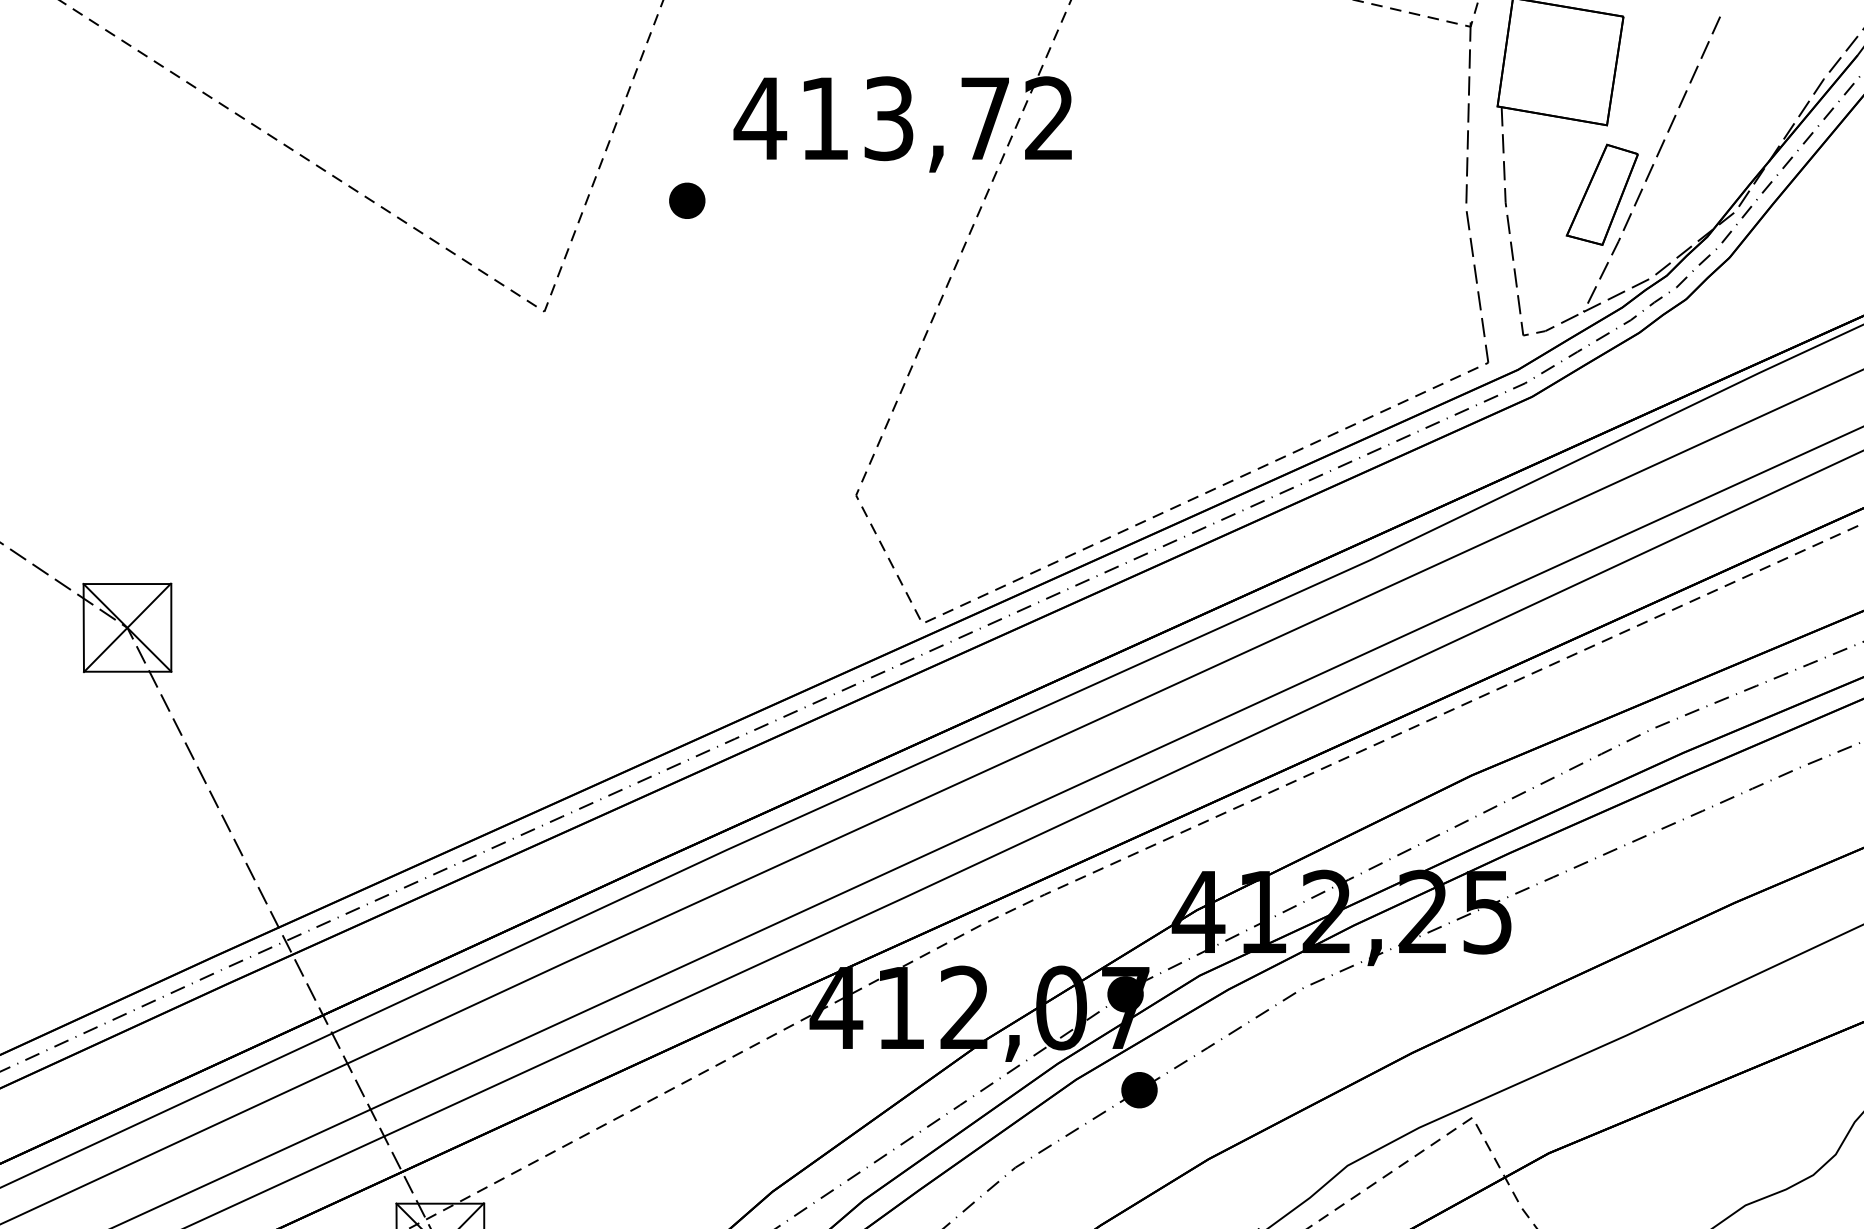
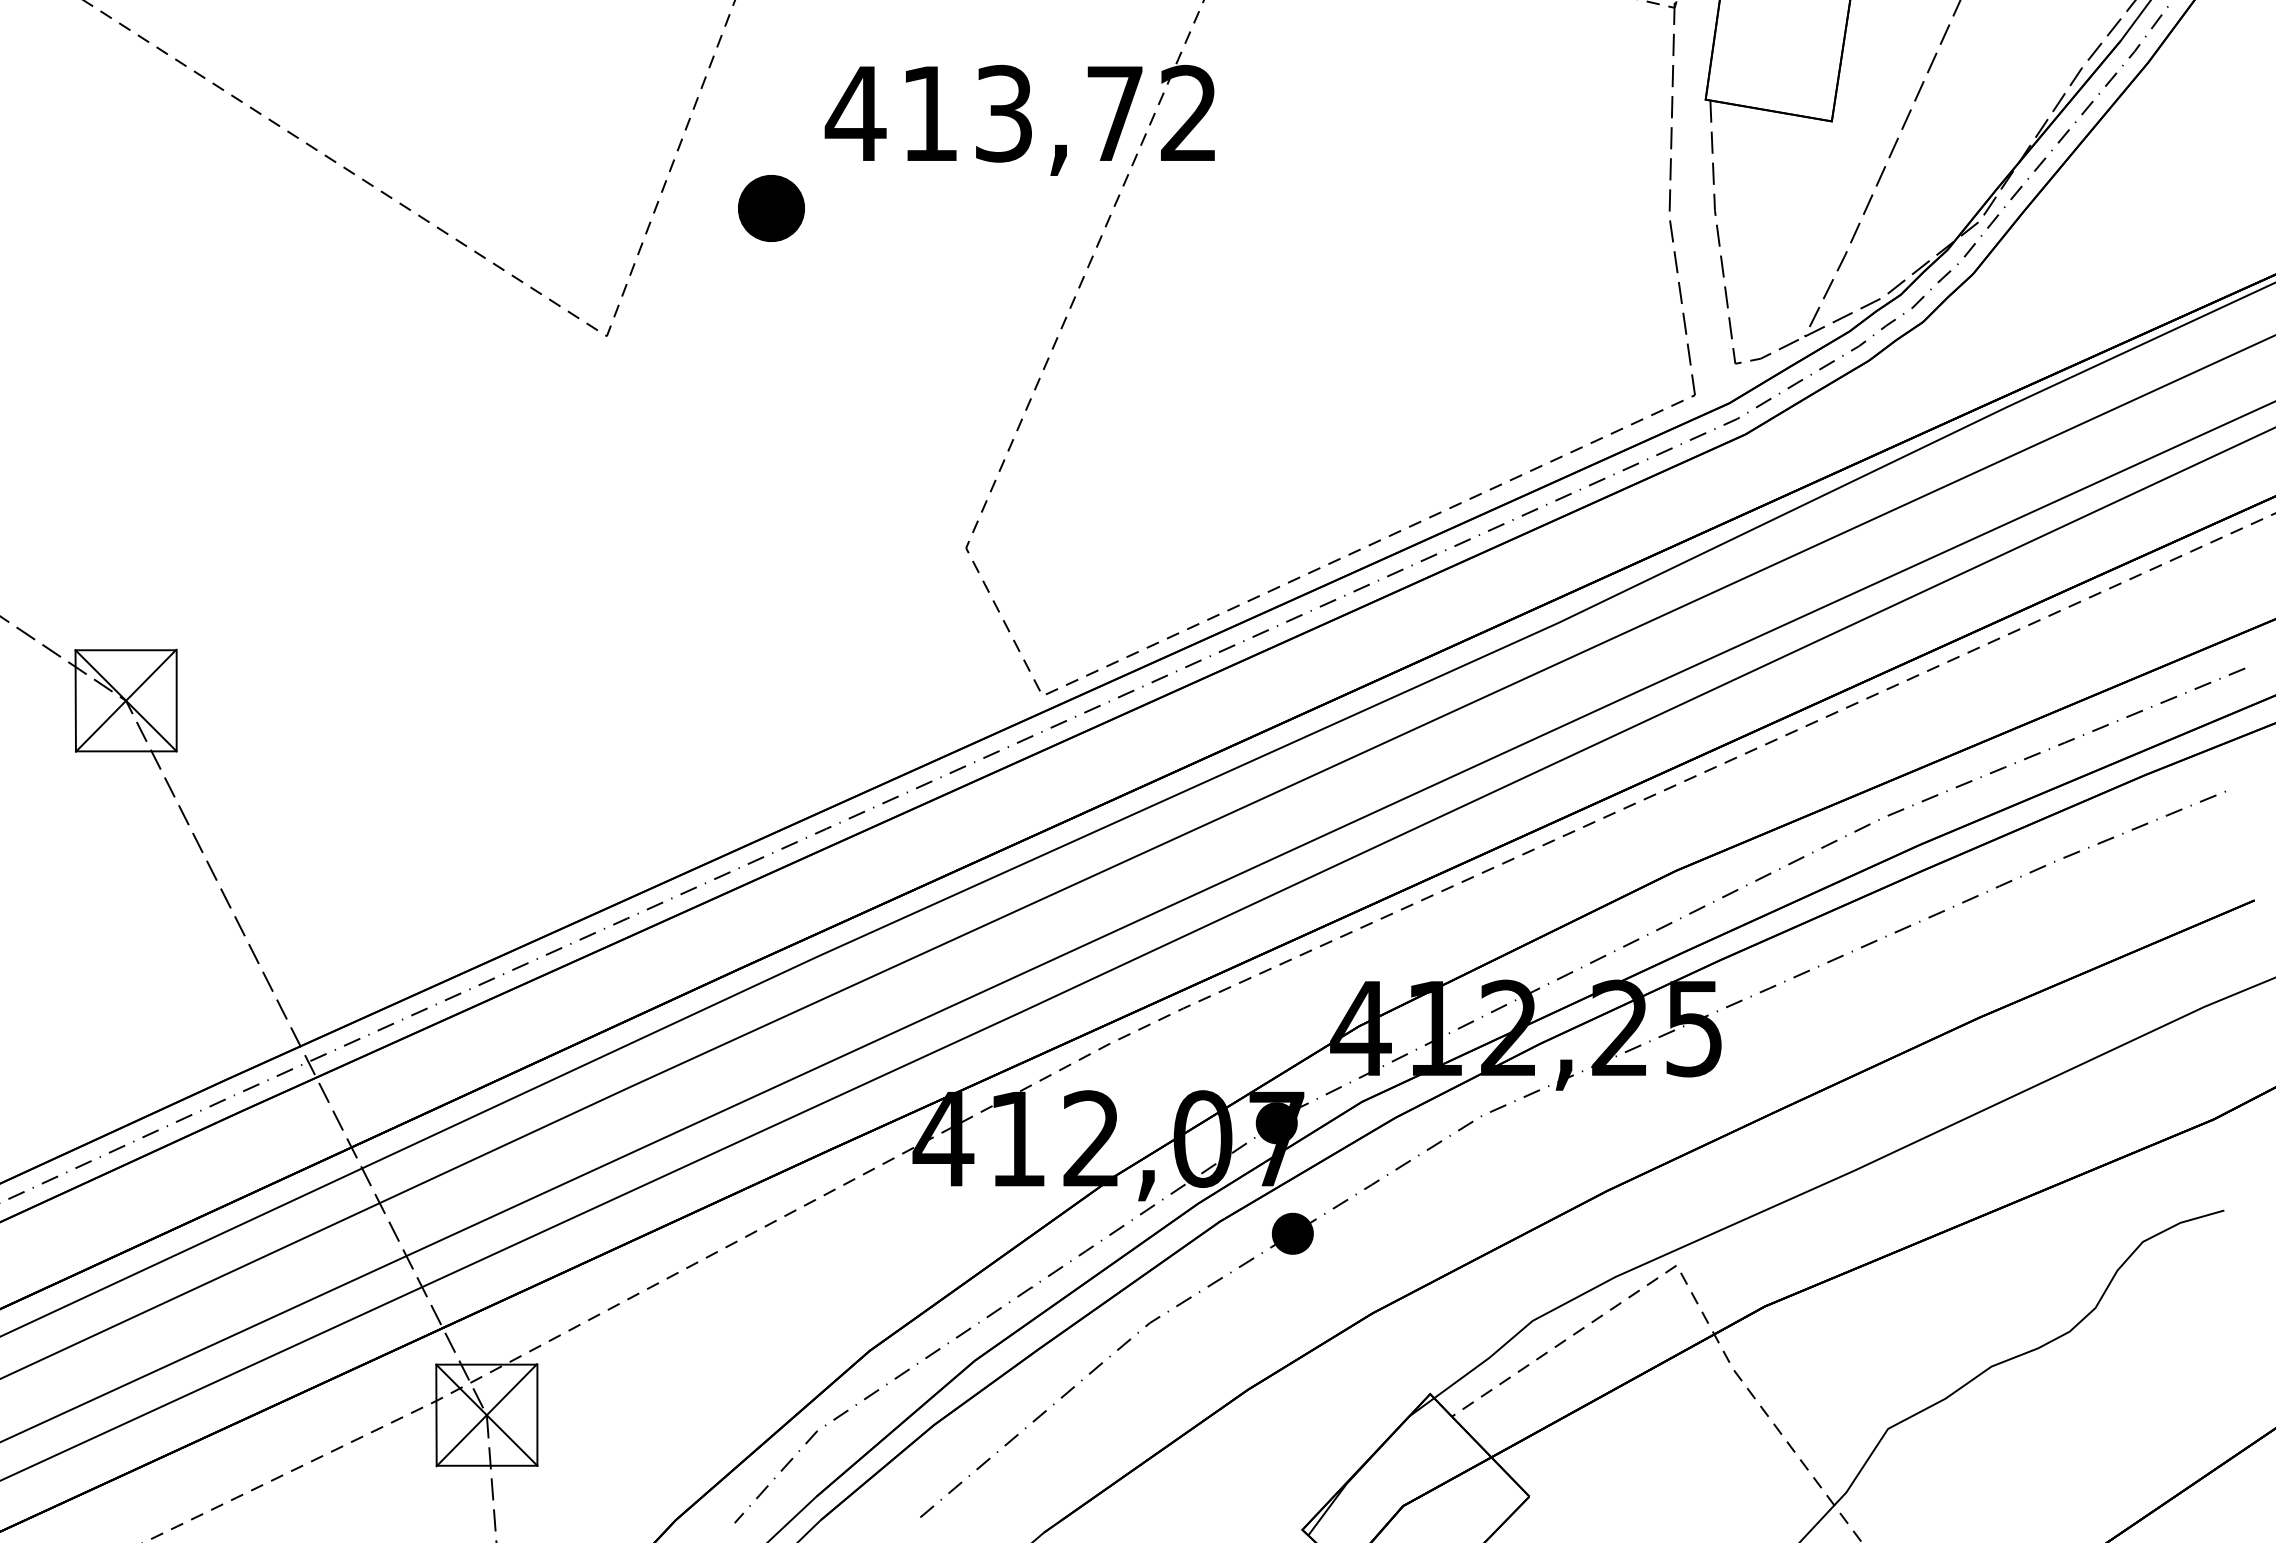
part: (1602, 194) -> (1826, 201), removed
part: (687, 200) -> (771, 208), size x1.6

